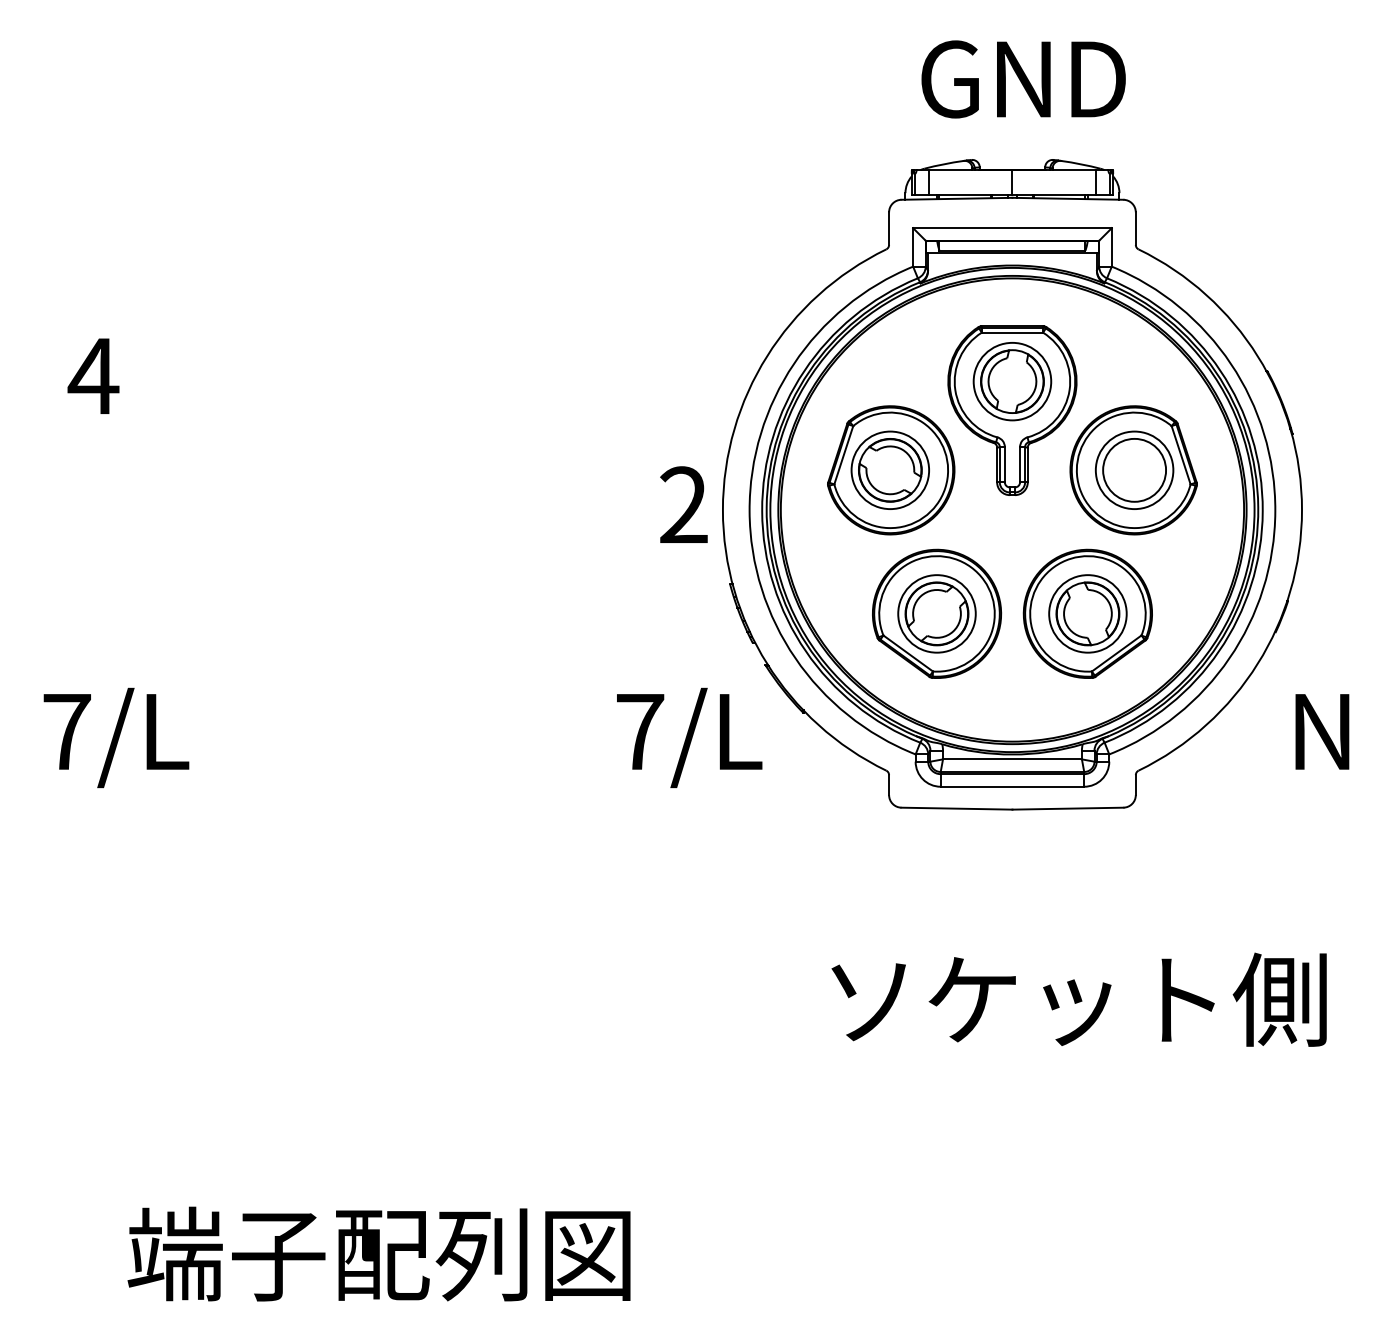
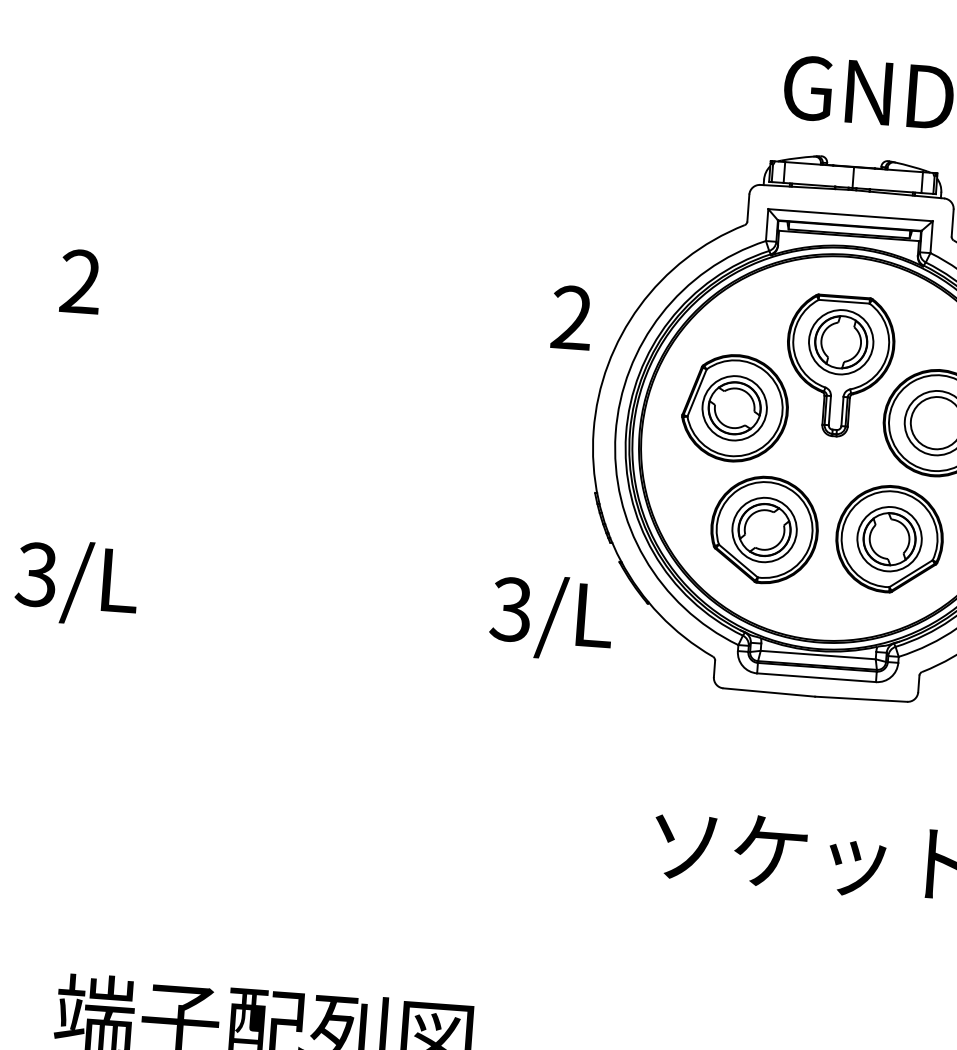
text: (93, 375) -> (80, 281), 4 -> 2
text: (683, 504) -> (571, 317), moved
text: (66, 731) -> (36, 574), 7/L -> 3/L
text: (639, 731) -> (511, 609), 7/L -> 3/L

